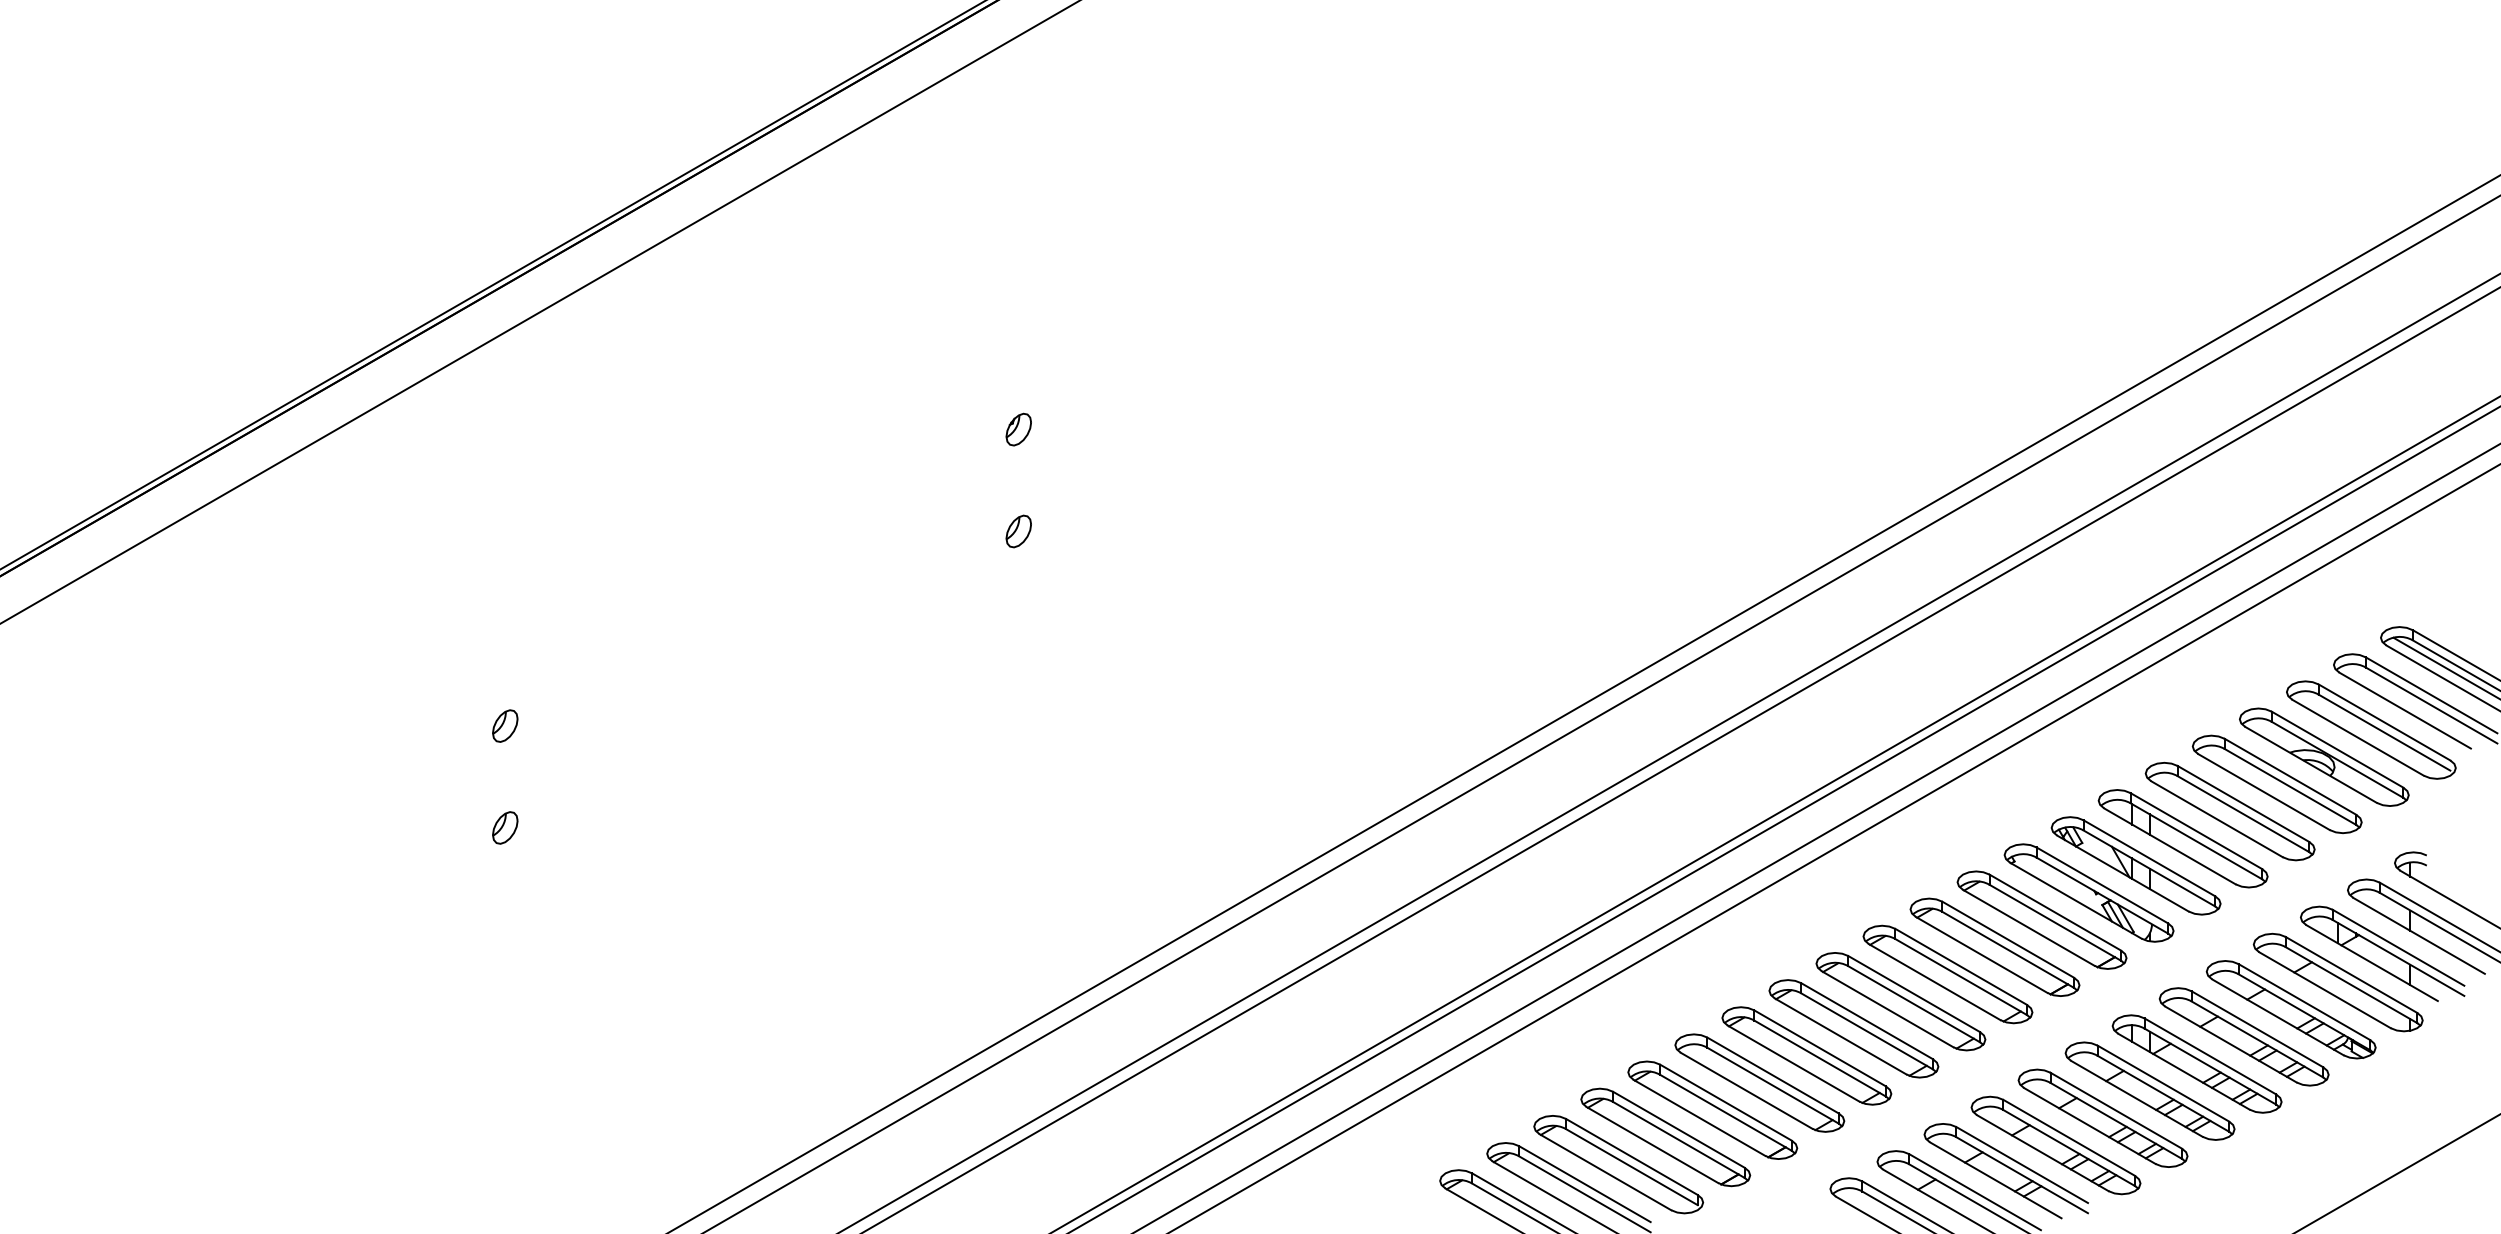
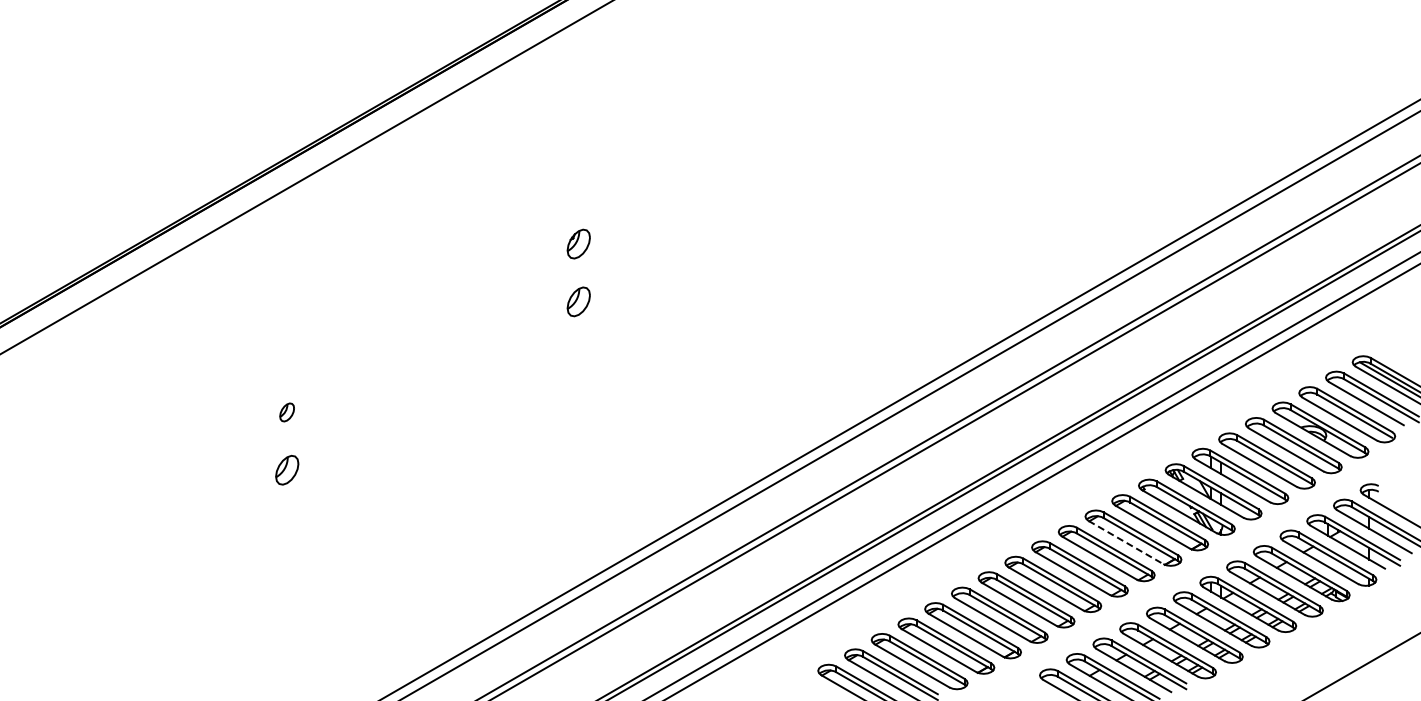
part: (1018, 428) -> (578, 243), size x1.6
part: (1018, 530) -> (578, 301), size x1.6
part: (504, 828) -> (286, 470), size x1.6
line: (1982, 954) -> (1126, 542), solid -> dashed

